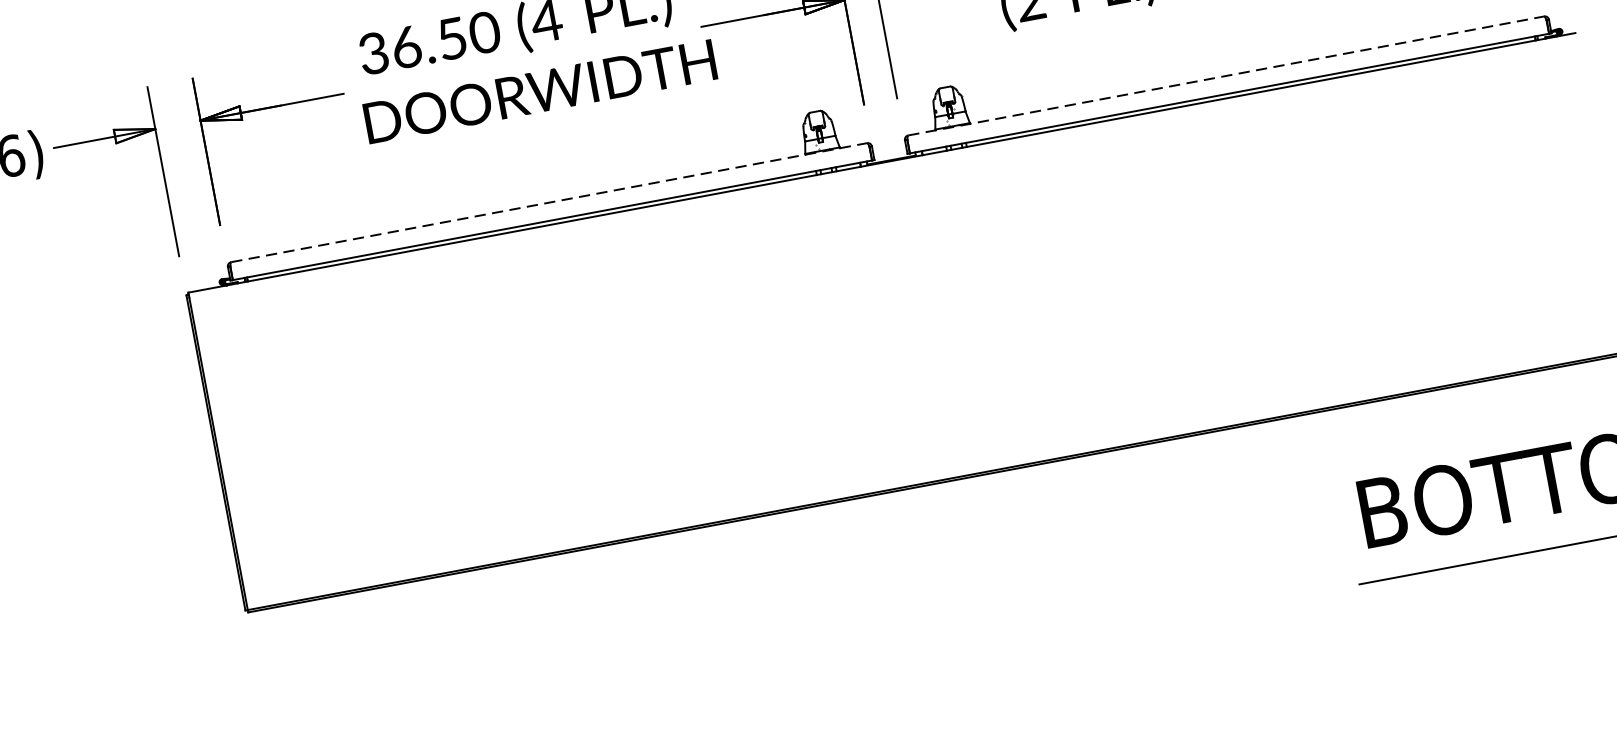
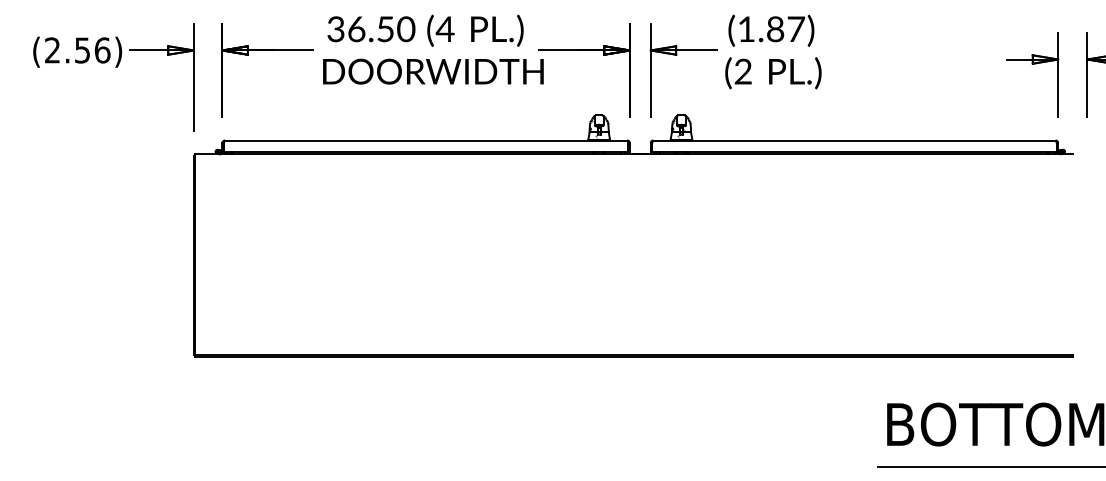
line: (1226, 75) -> (854, 140), dashed -> solid
line: (549, 202) -> (426, 140), dashed -> solid

